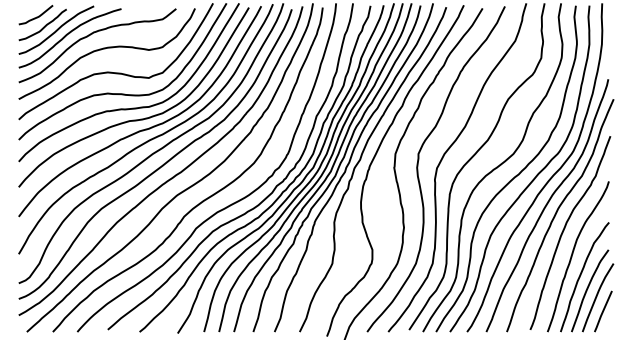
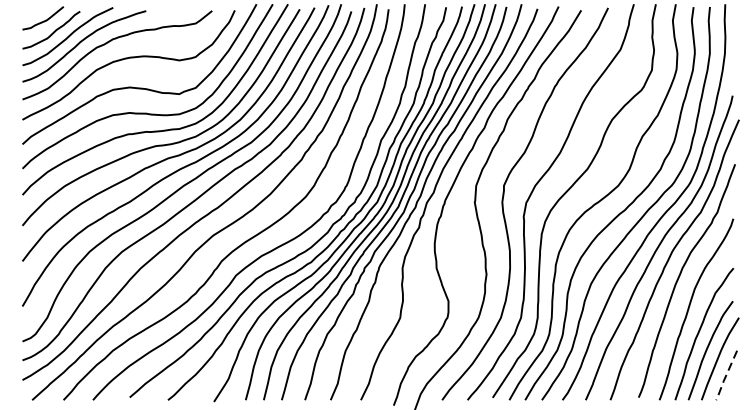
line: (602, 312) -> (725, 376), solid -> dashed

